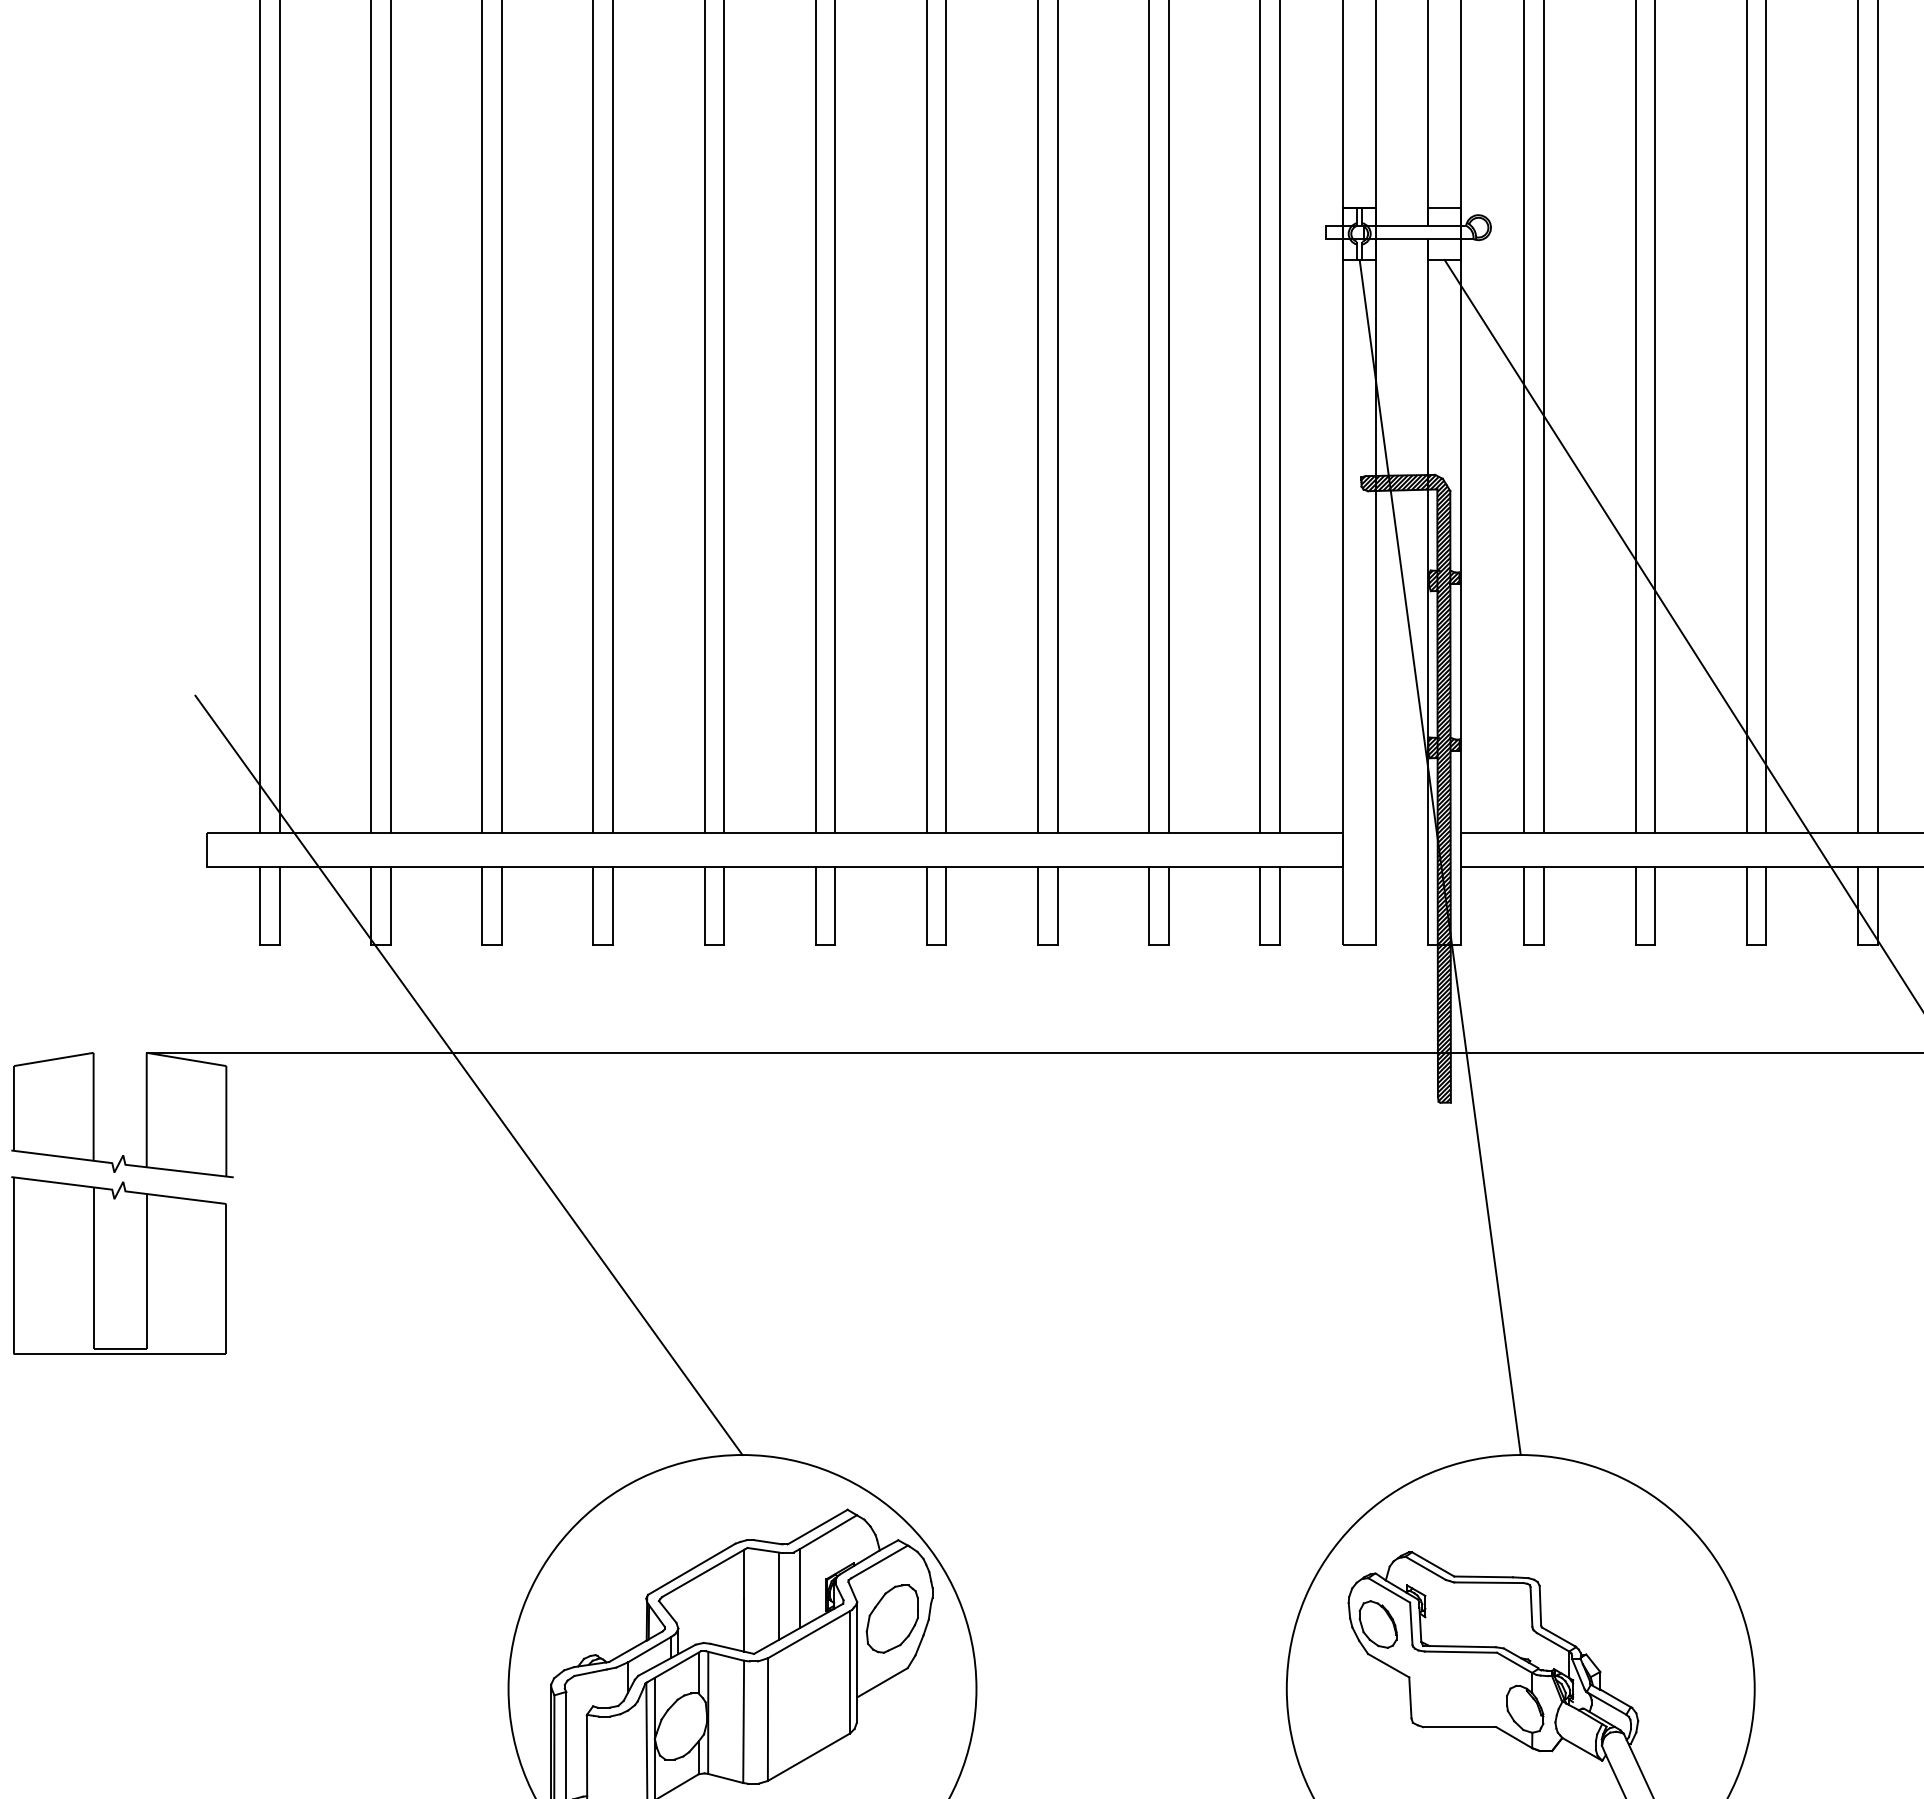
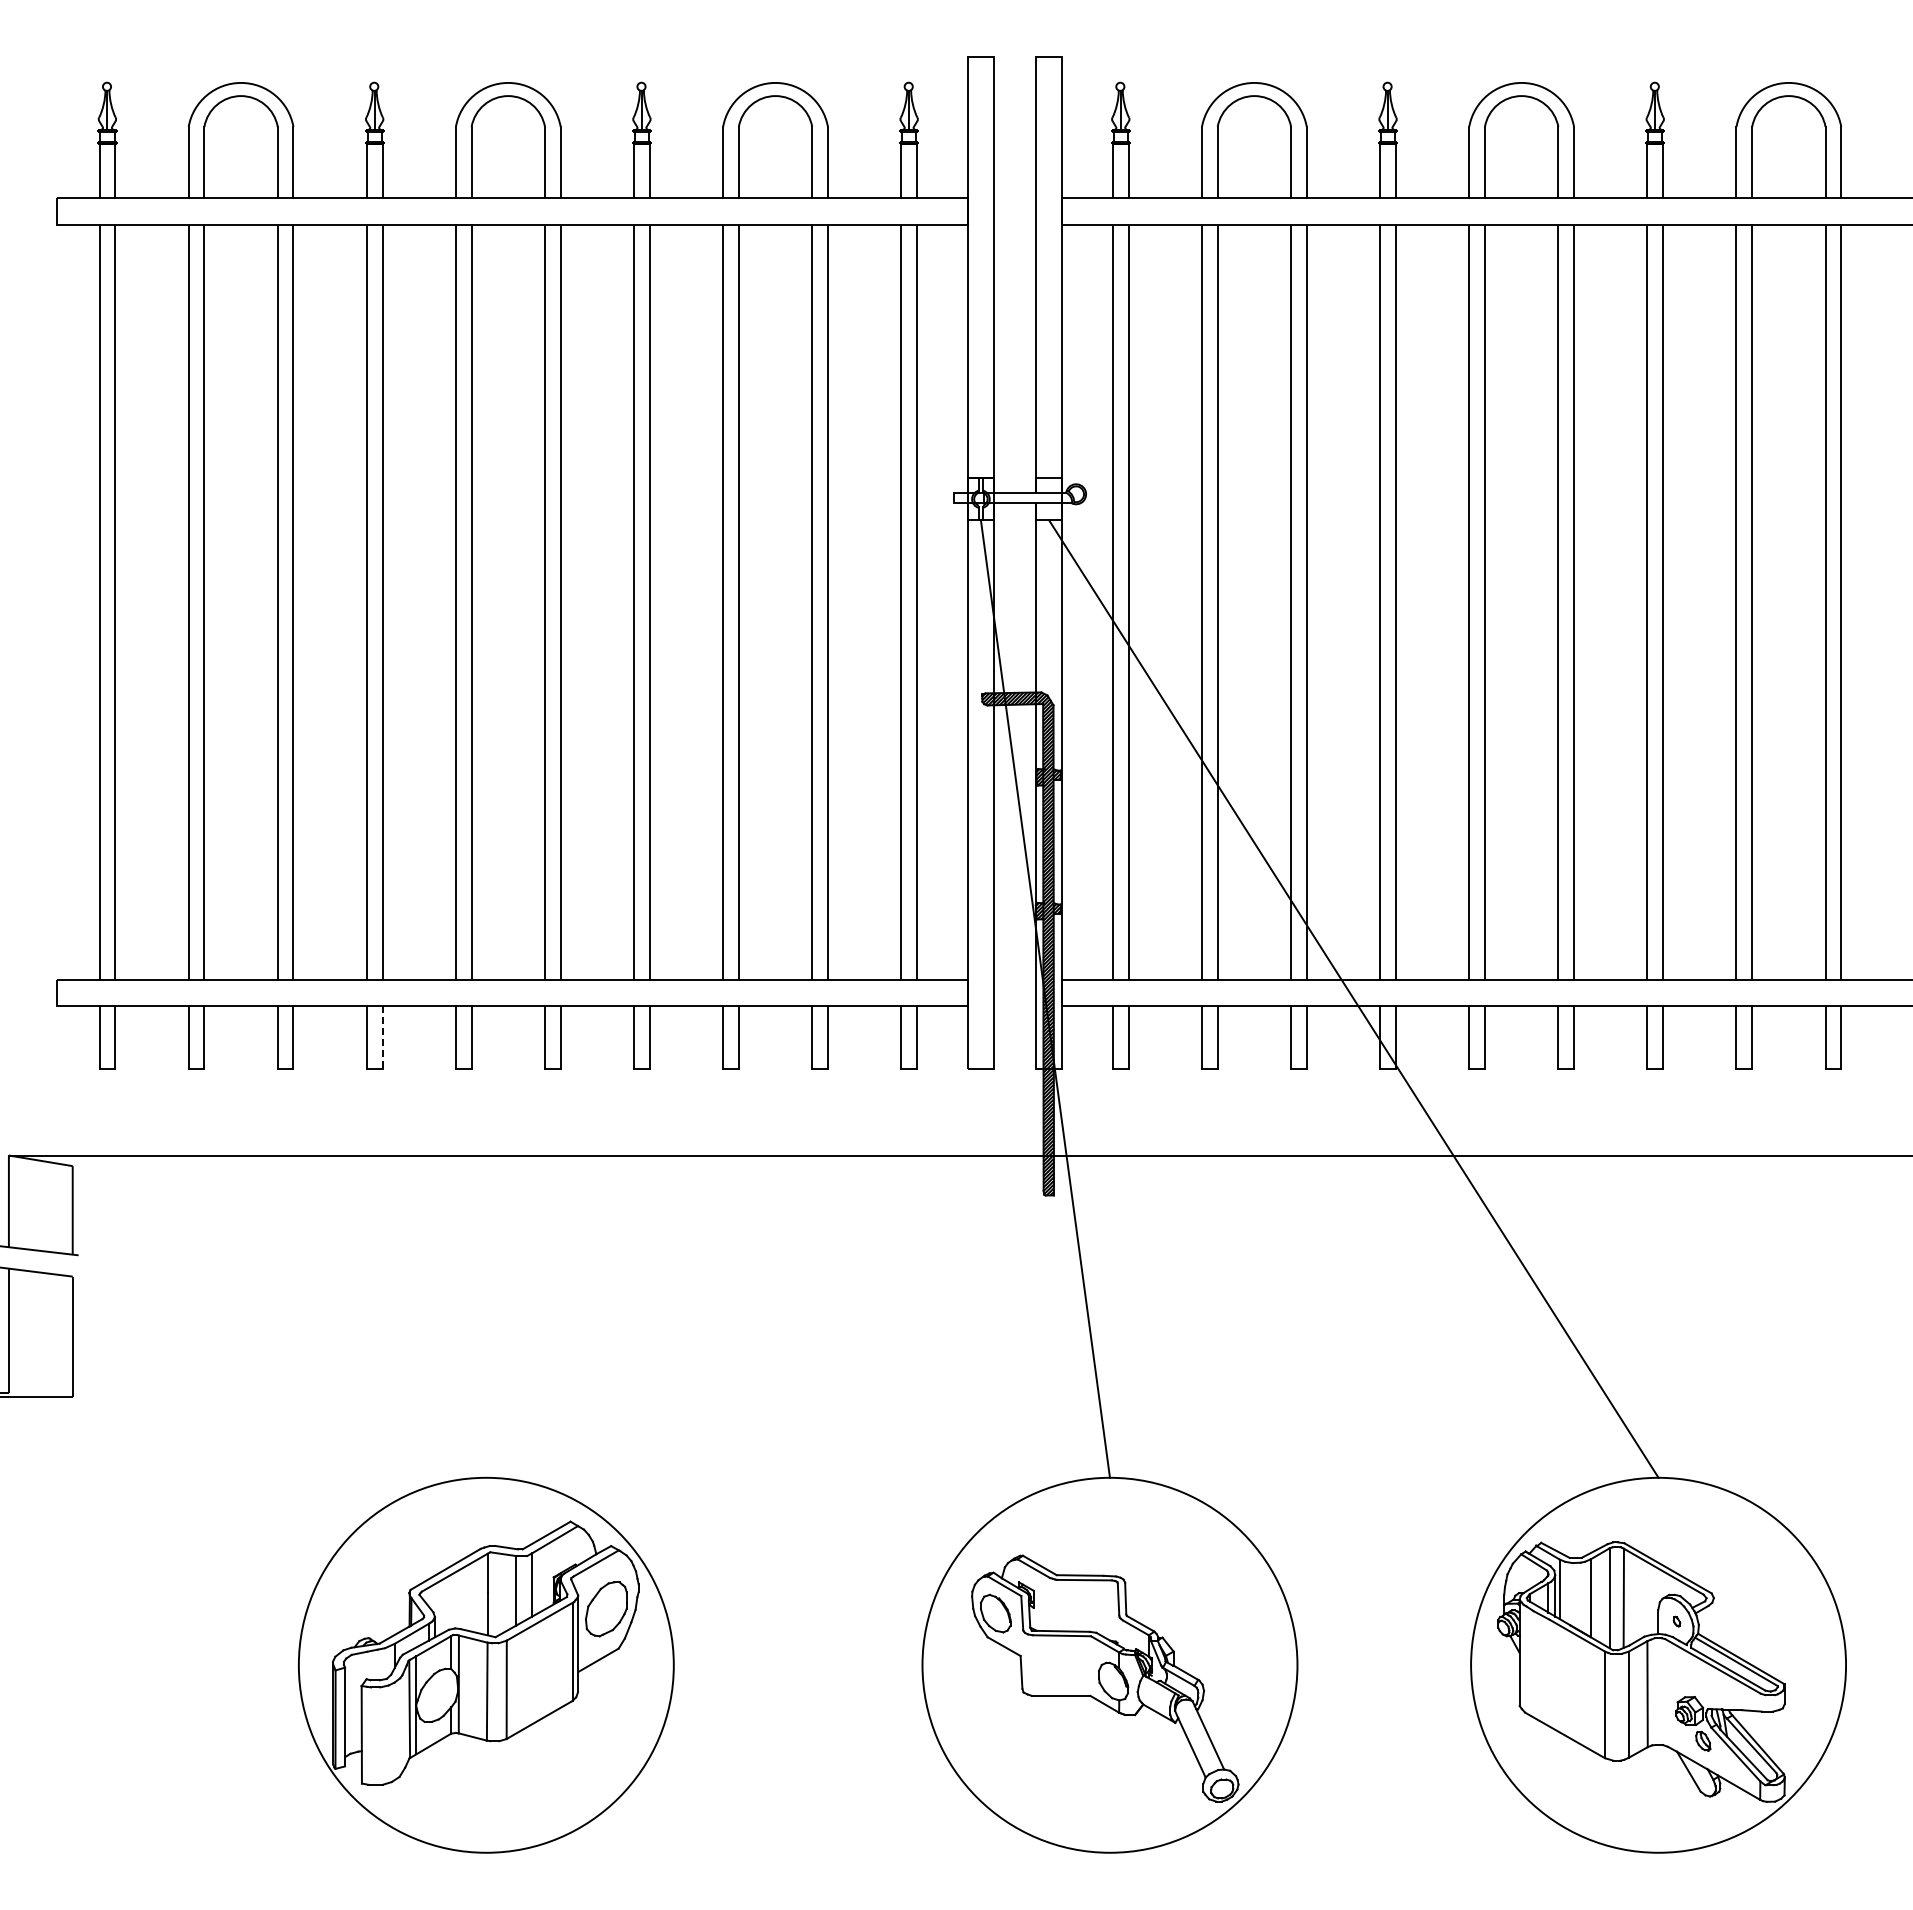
line: (612, 906) -> (382, 1038), solid -> dashed
line: (468, 1075) -> (266, 1173), removed

